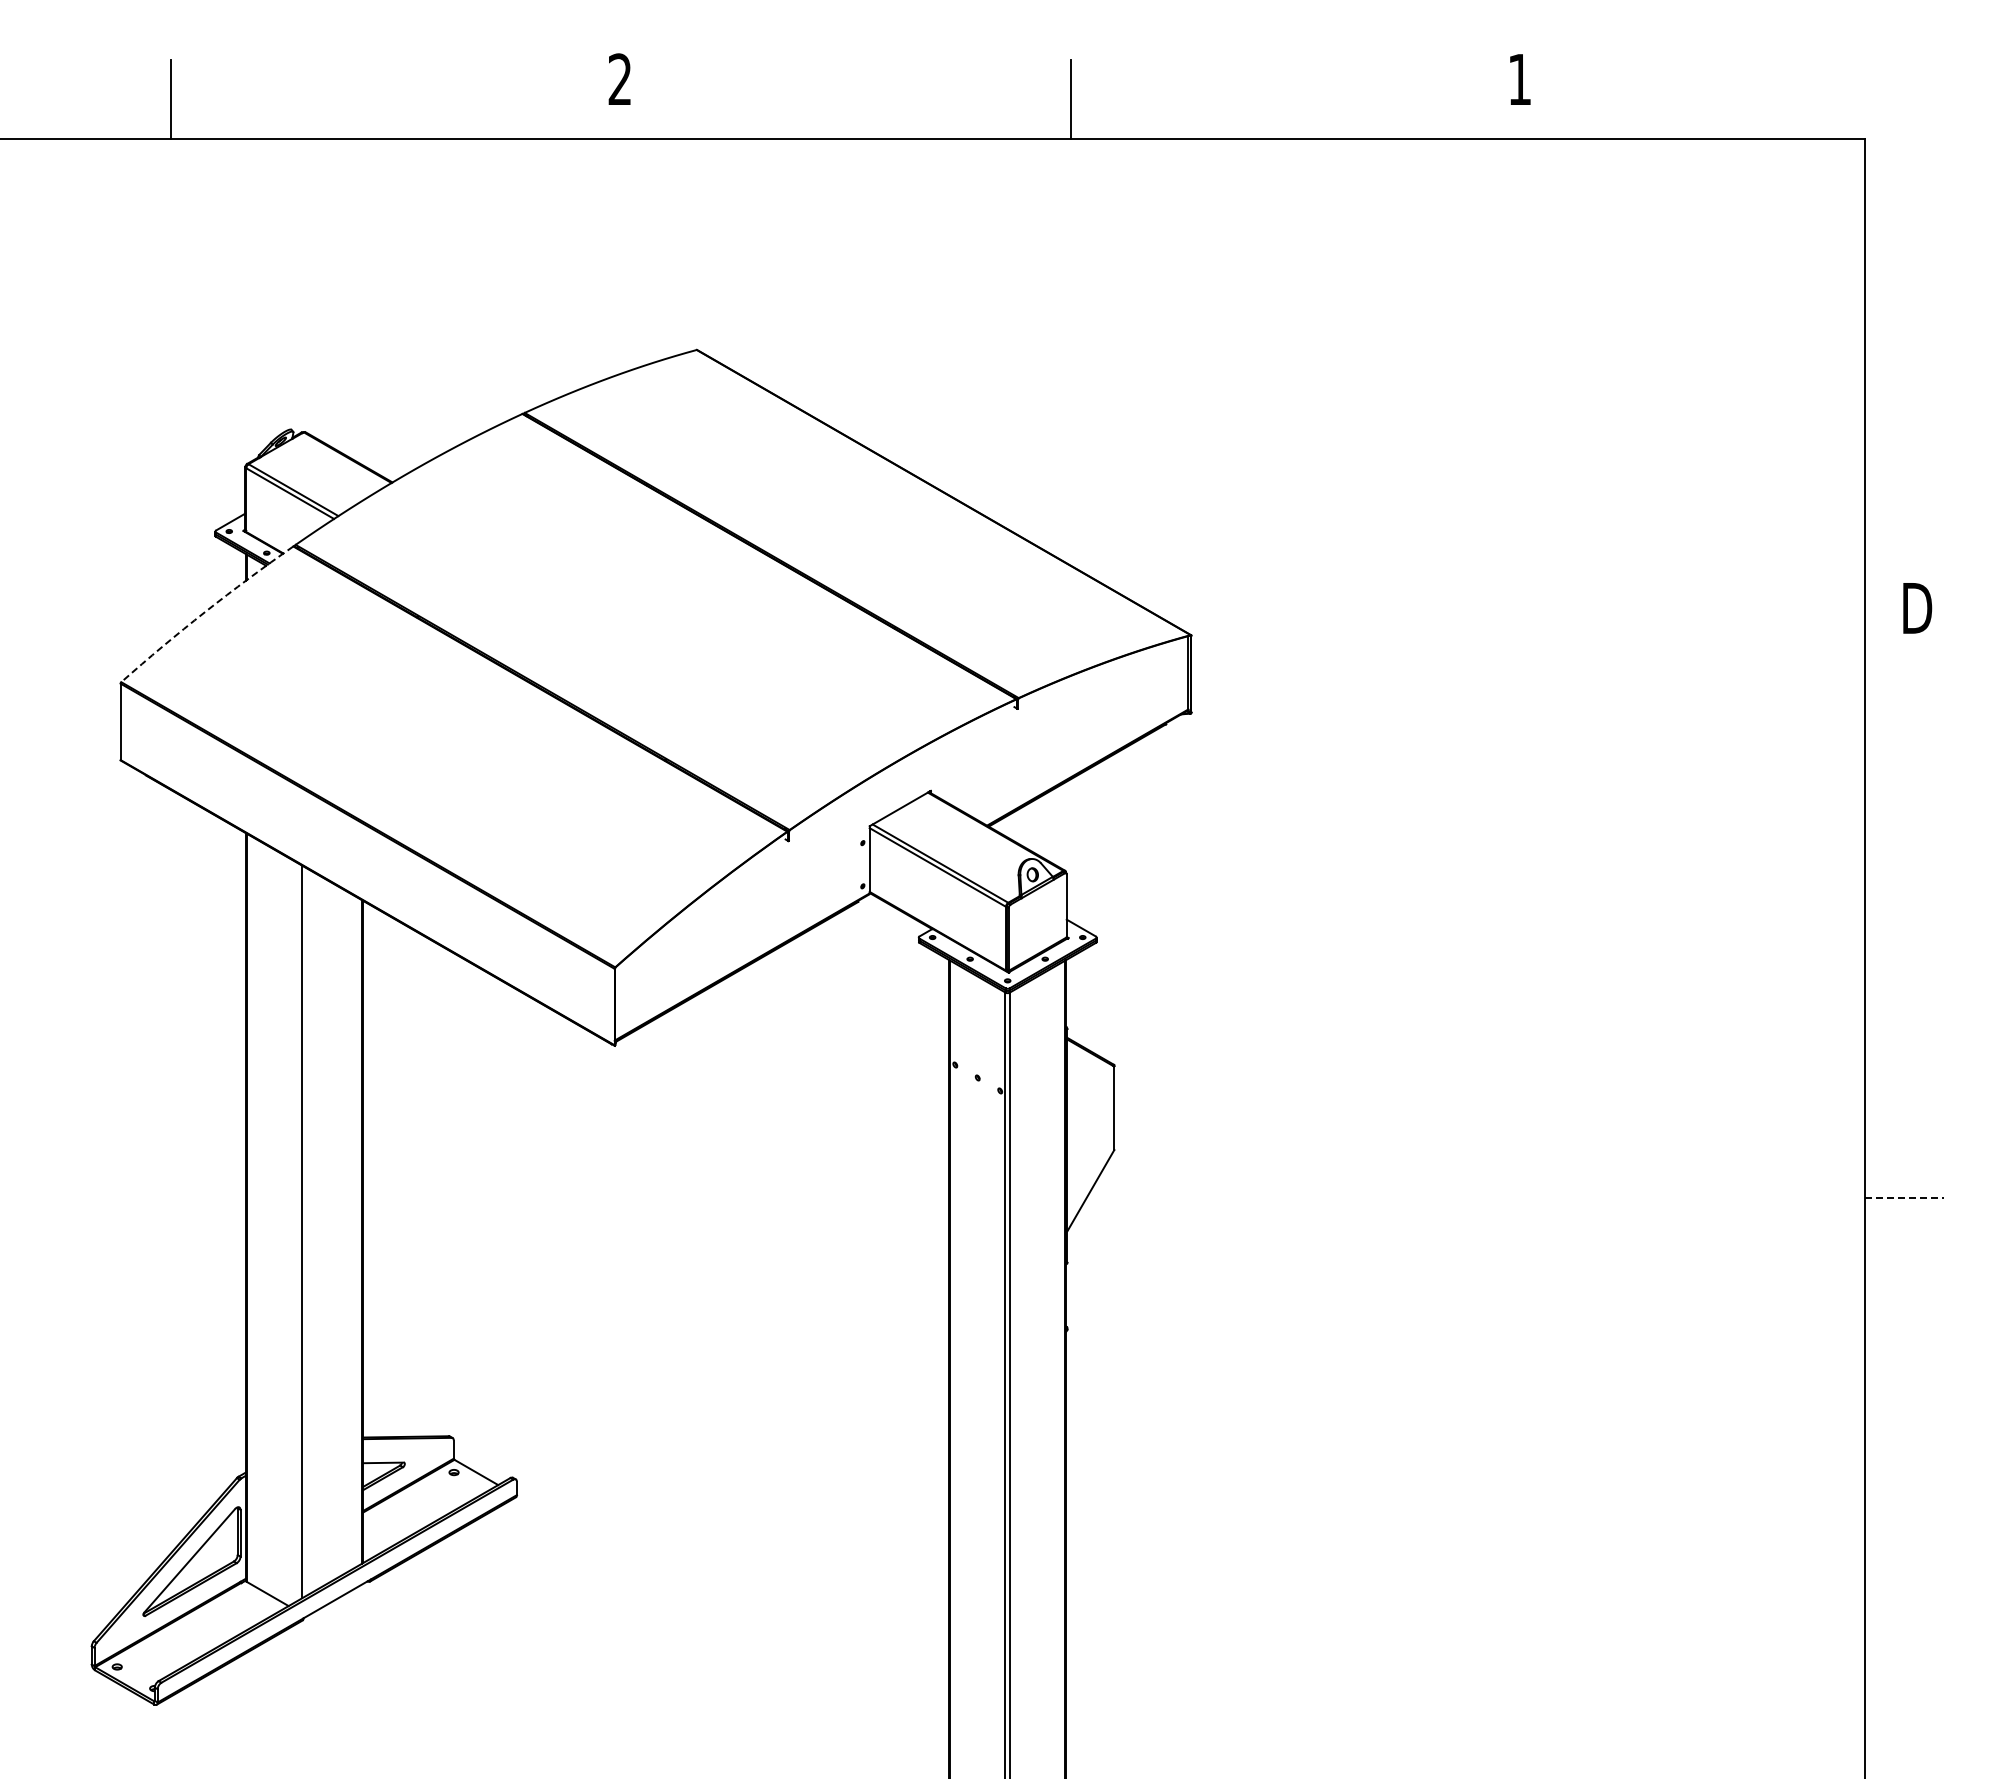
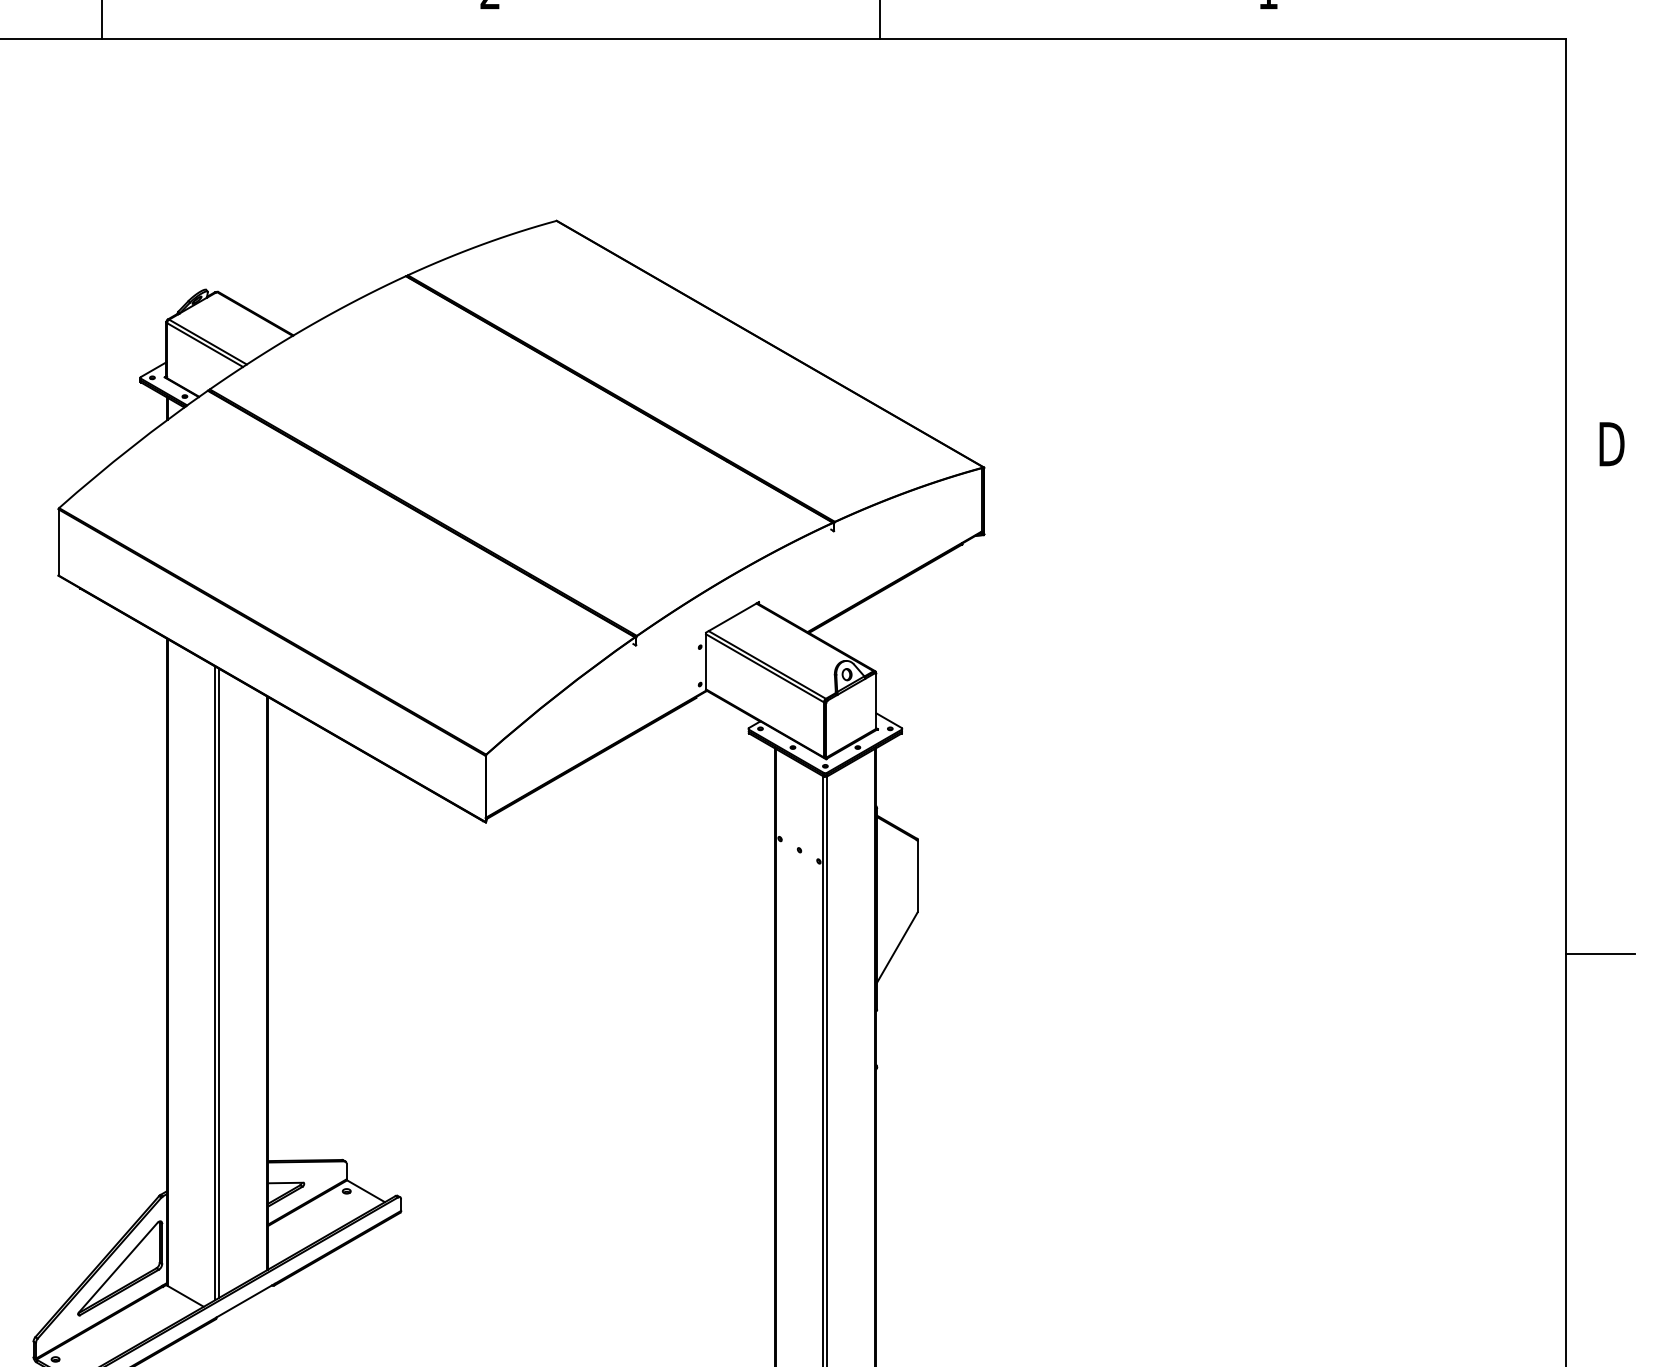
arc: (205, 611) -> (131, 446), dashed -> solid
line: (1904, 1197) -> (1600, 953), dashed -> solid
line: (306, 1231) -> (219, 982), added

